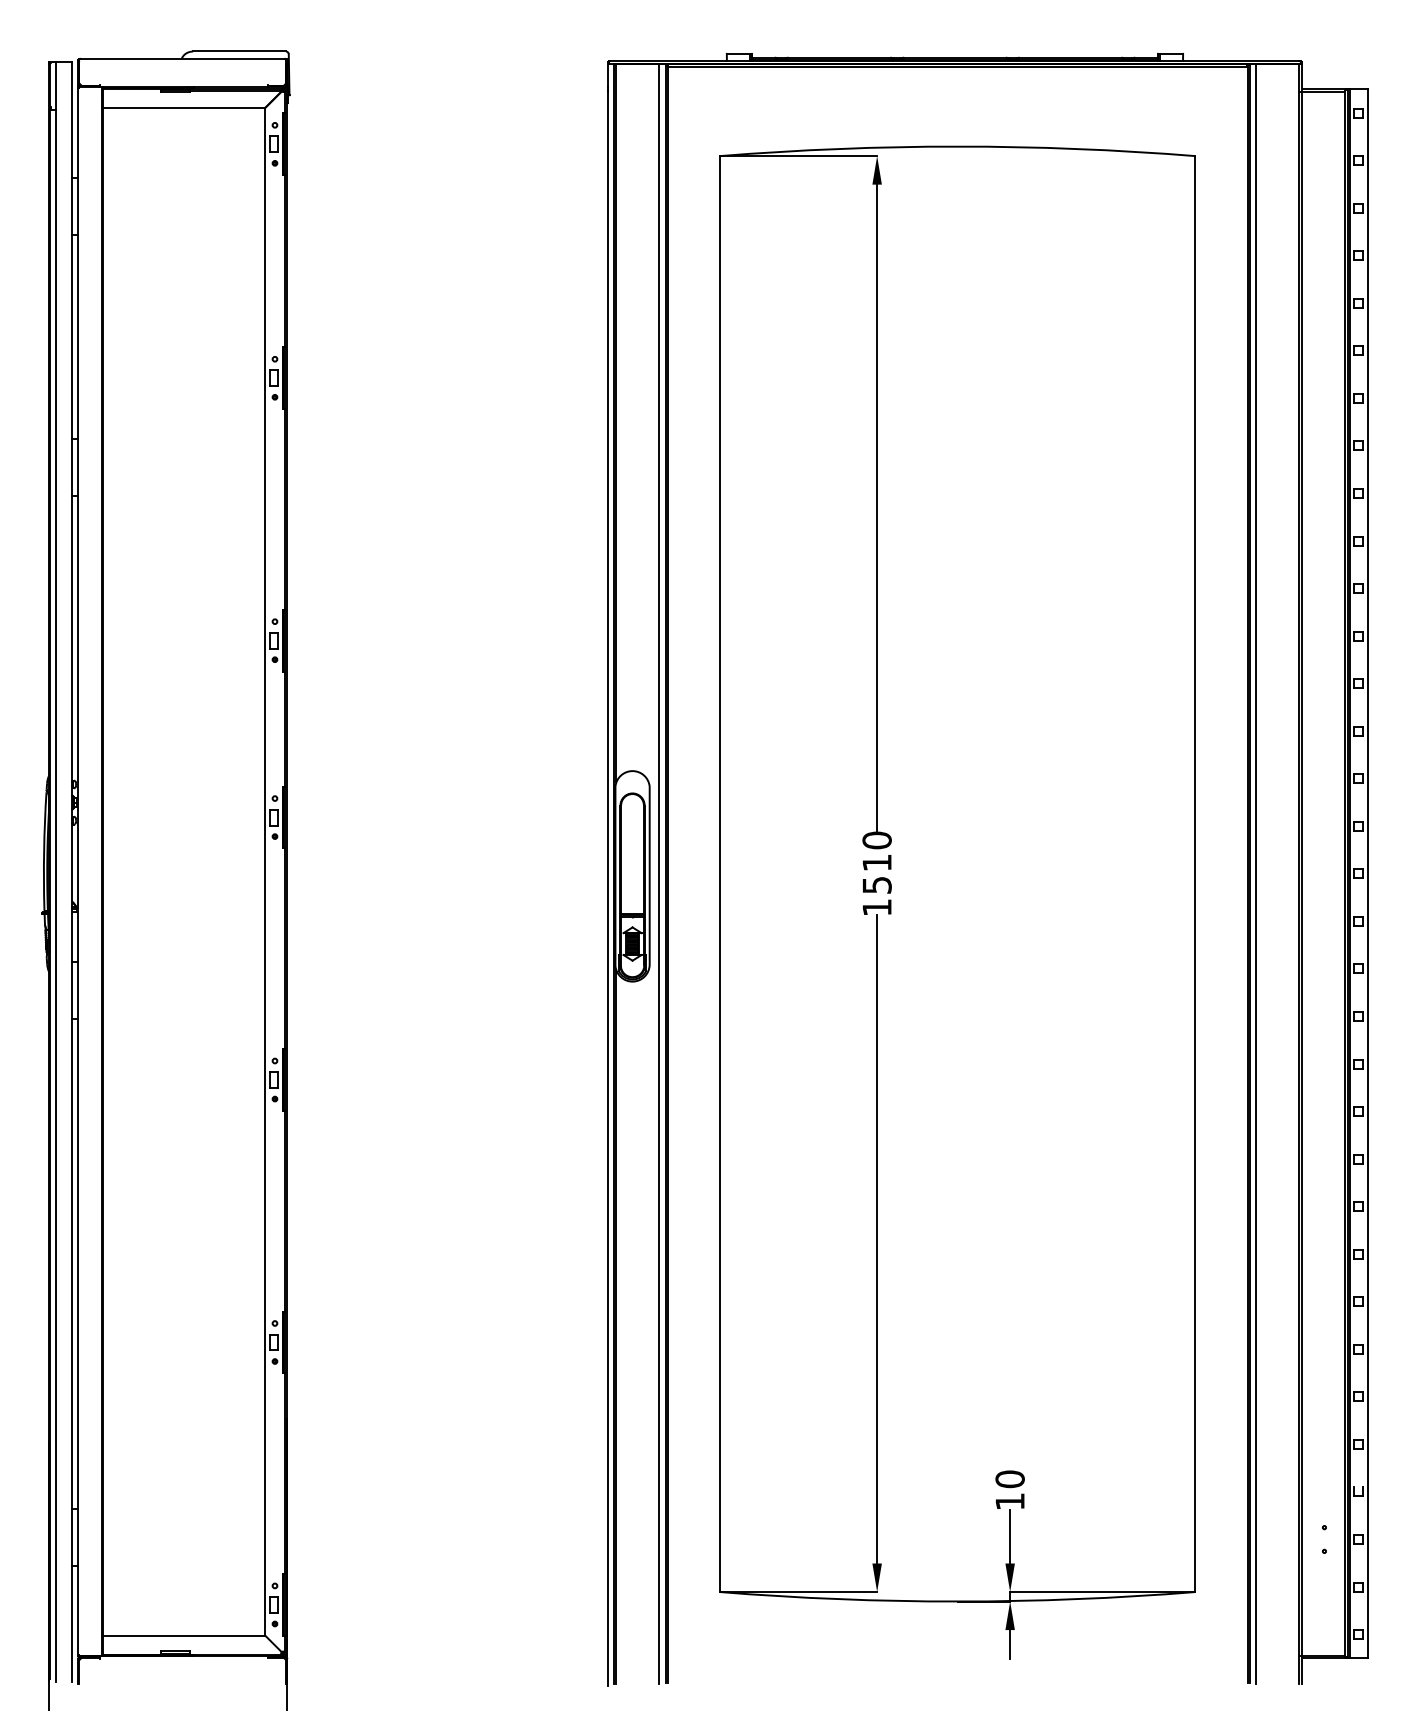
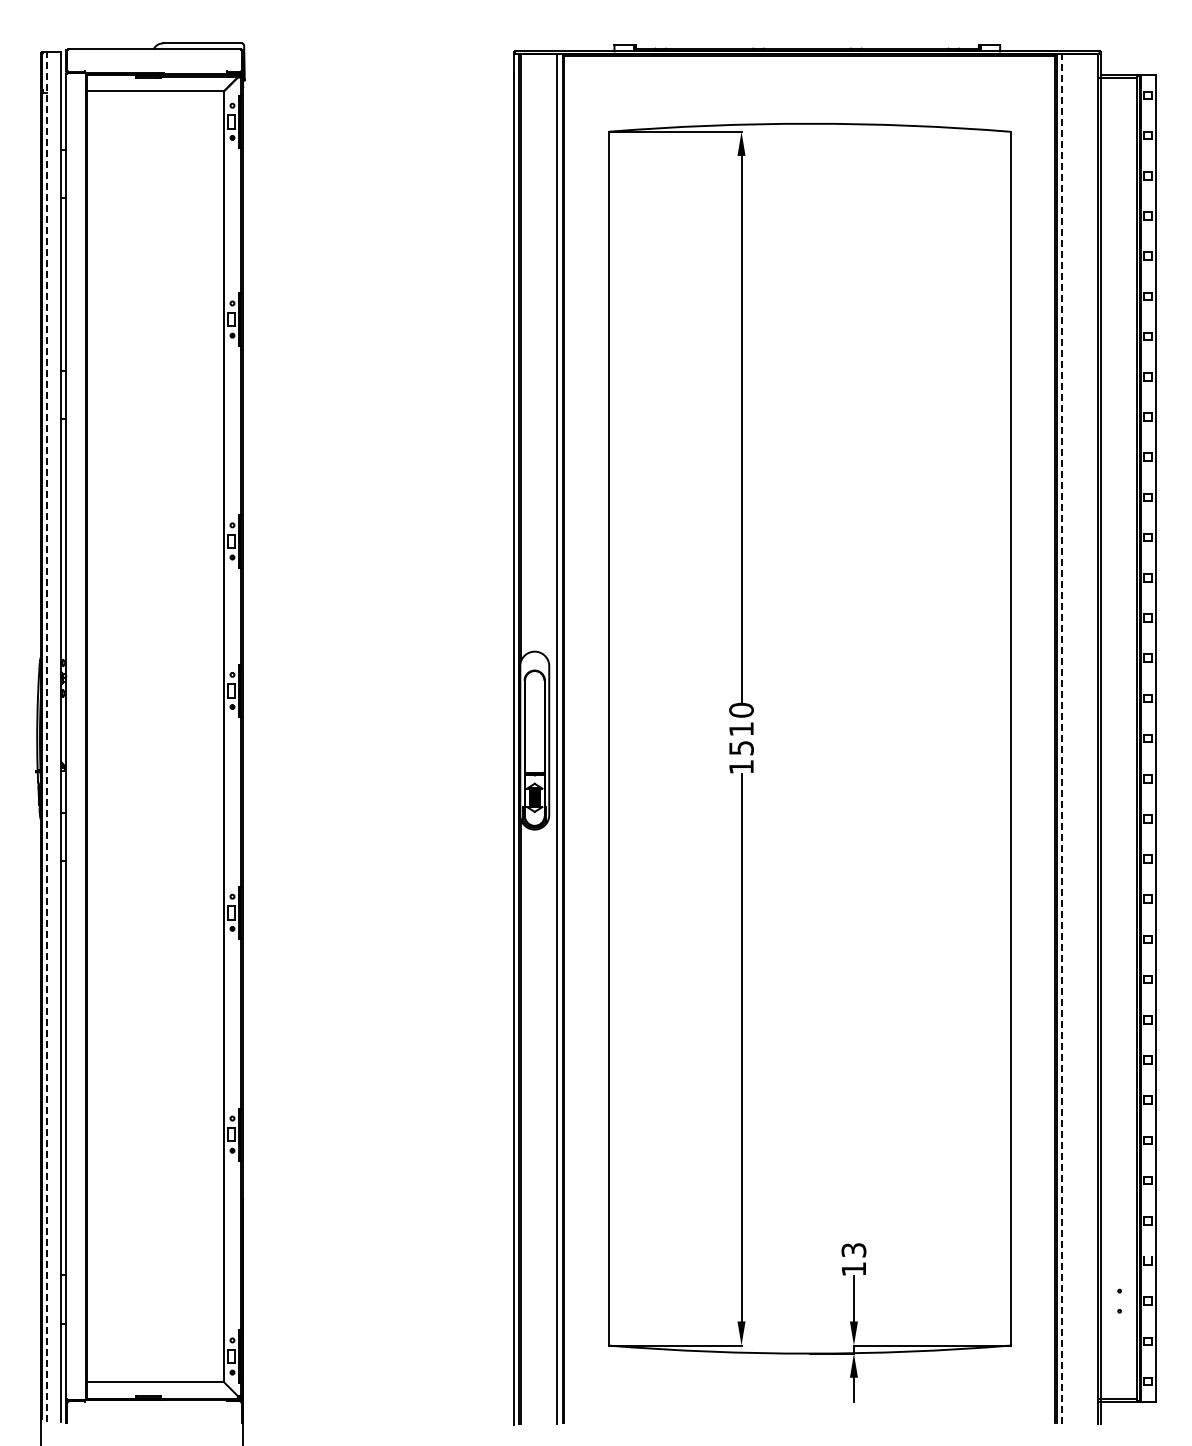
line: (56, 871) -> (47, 736), solid -> dashed
line: (1256, 873) -> (1062, 738), solid -> dashed
text: (1009, 1478) -> (853, 1249), 10 -> 13

